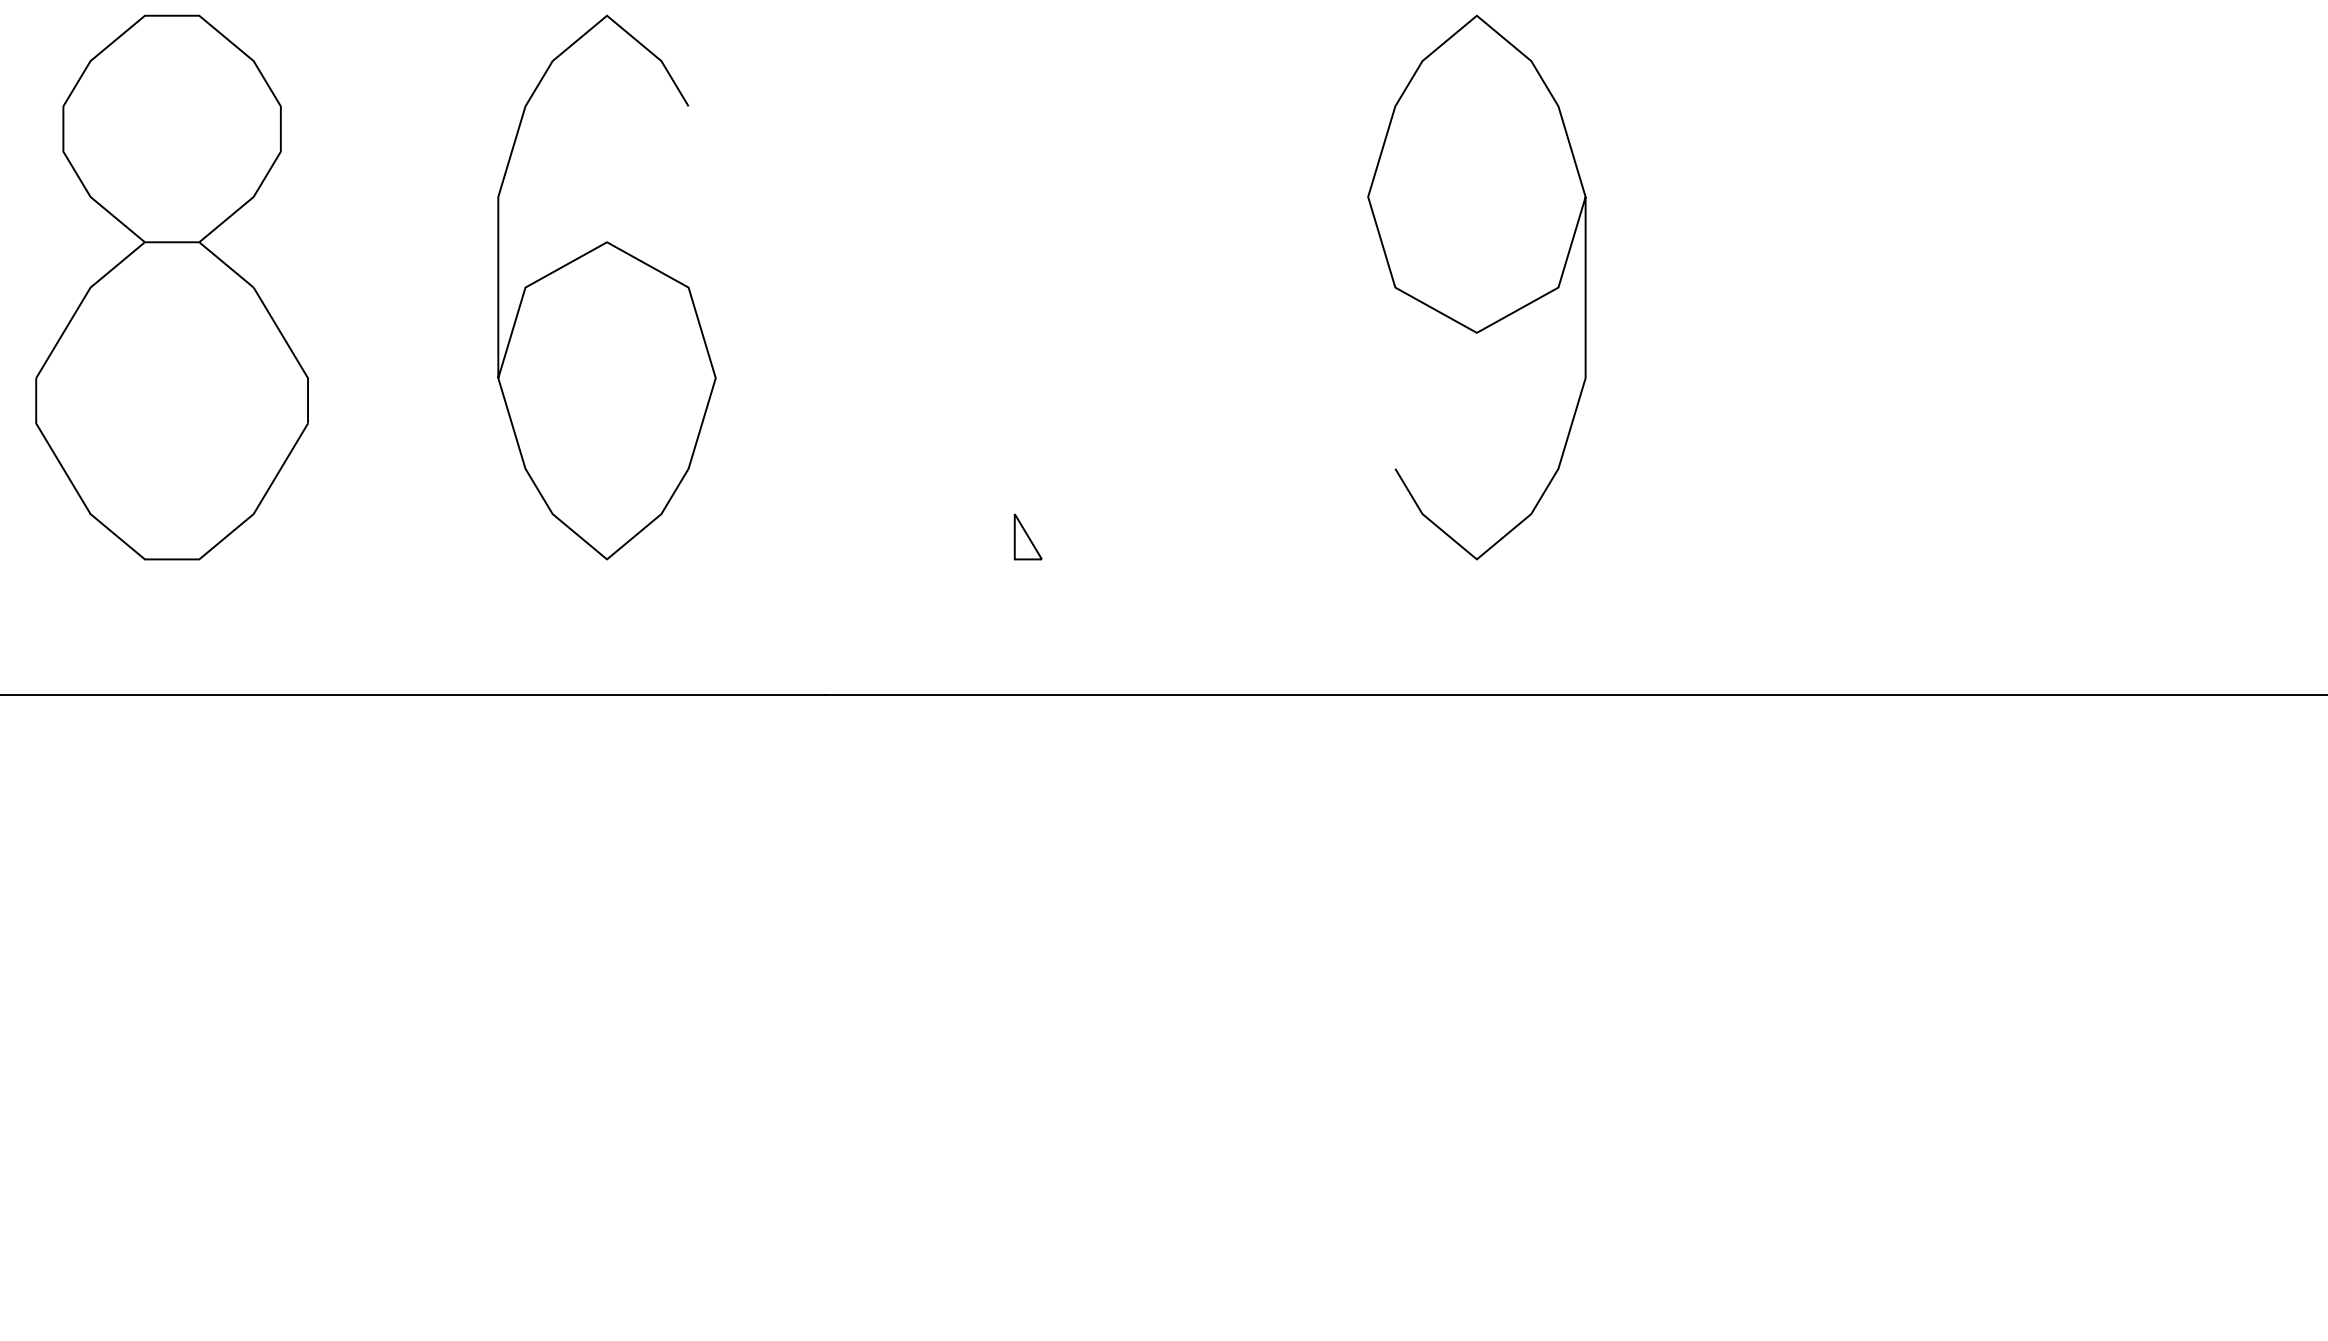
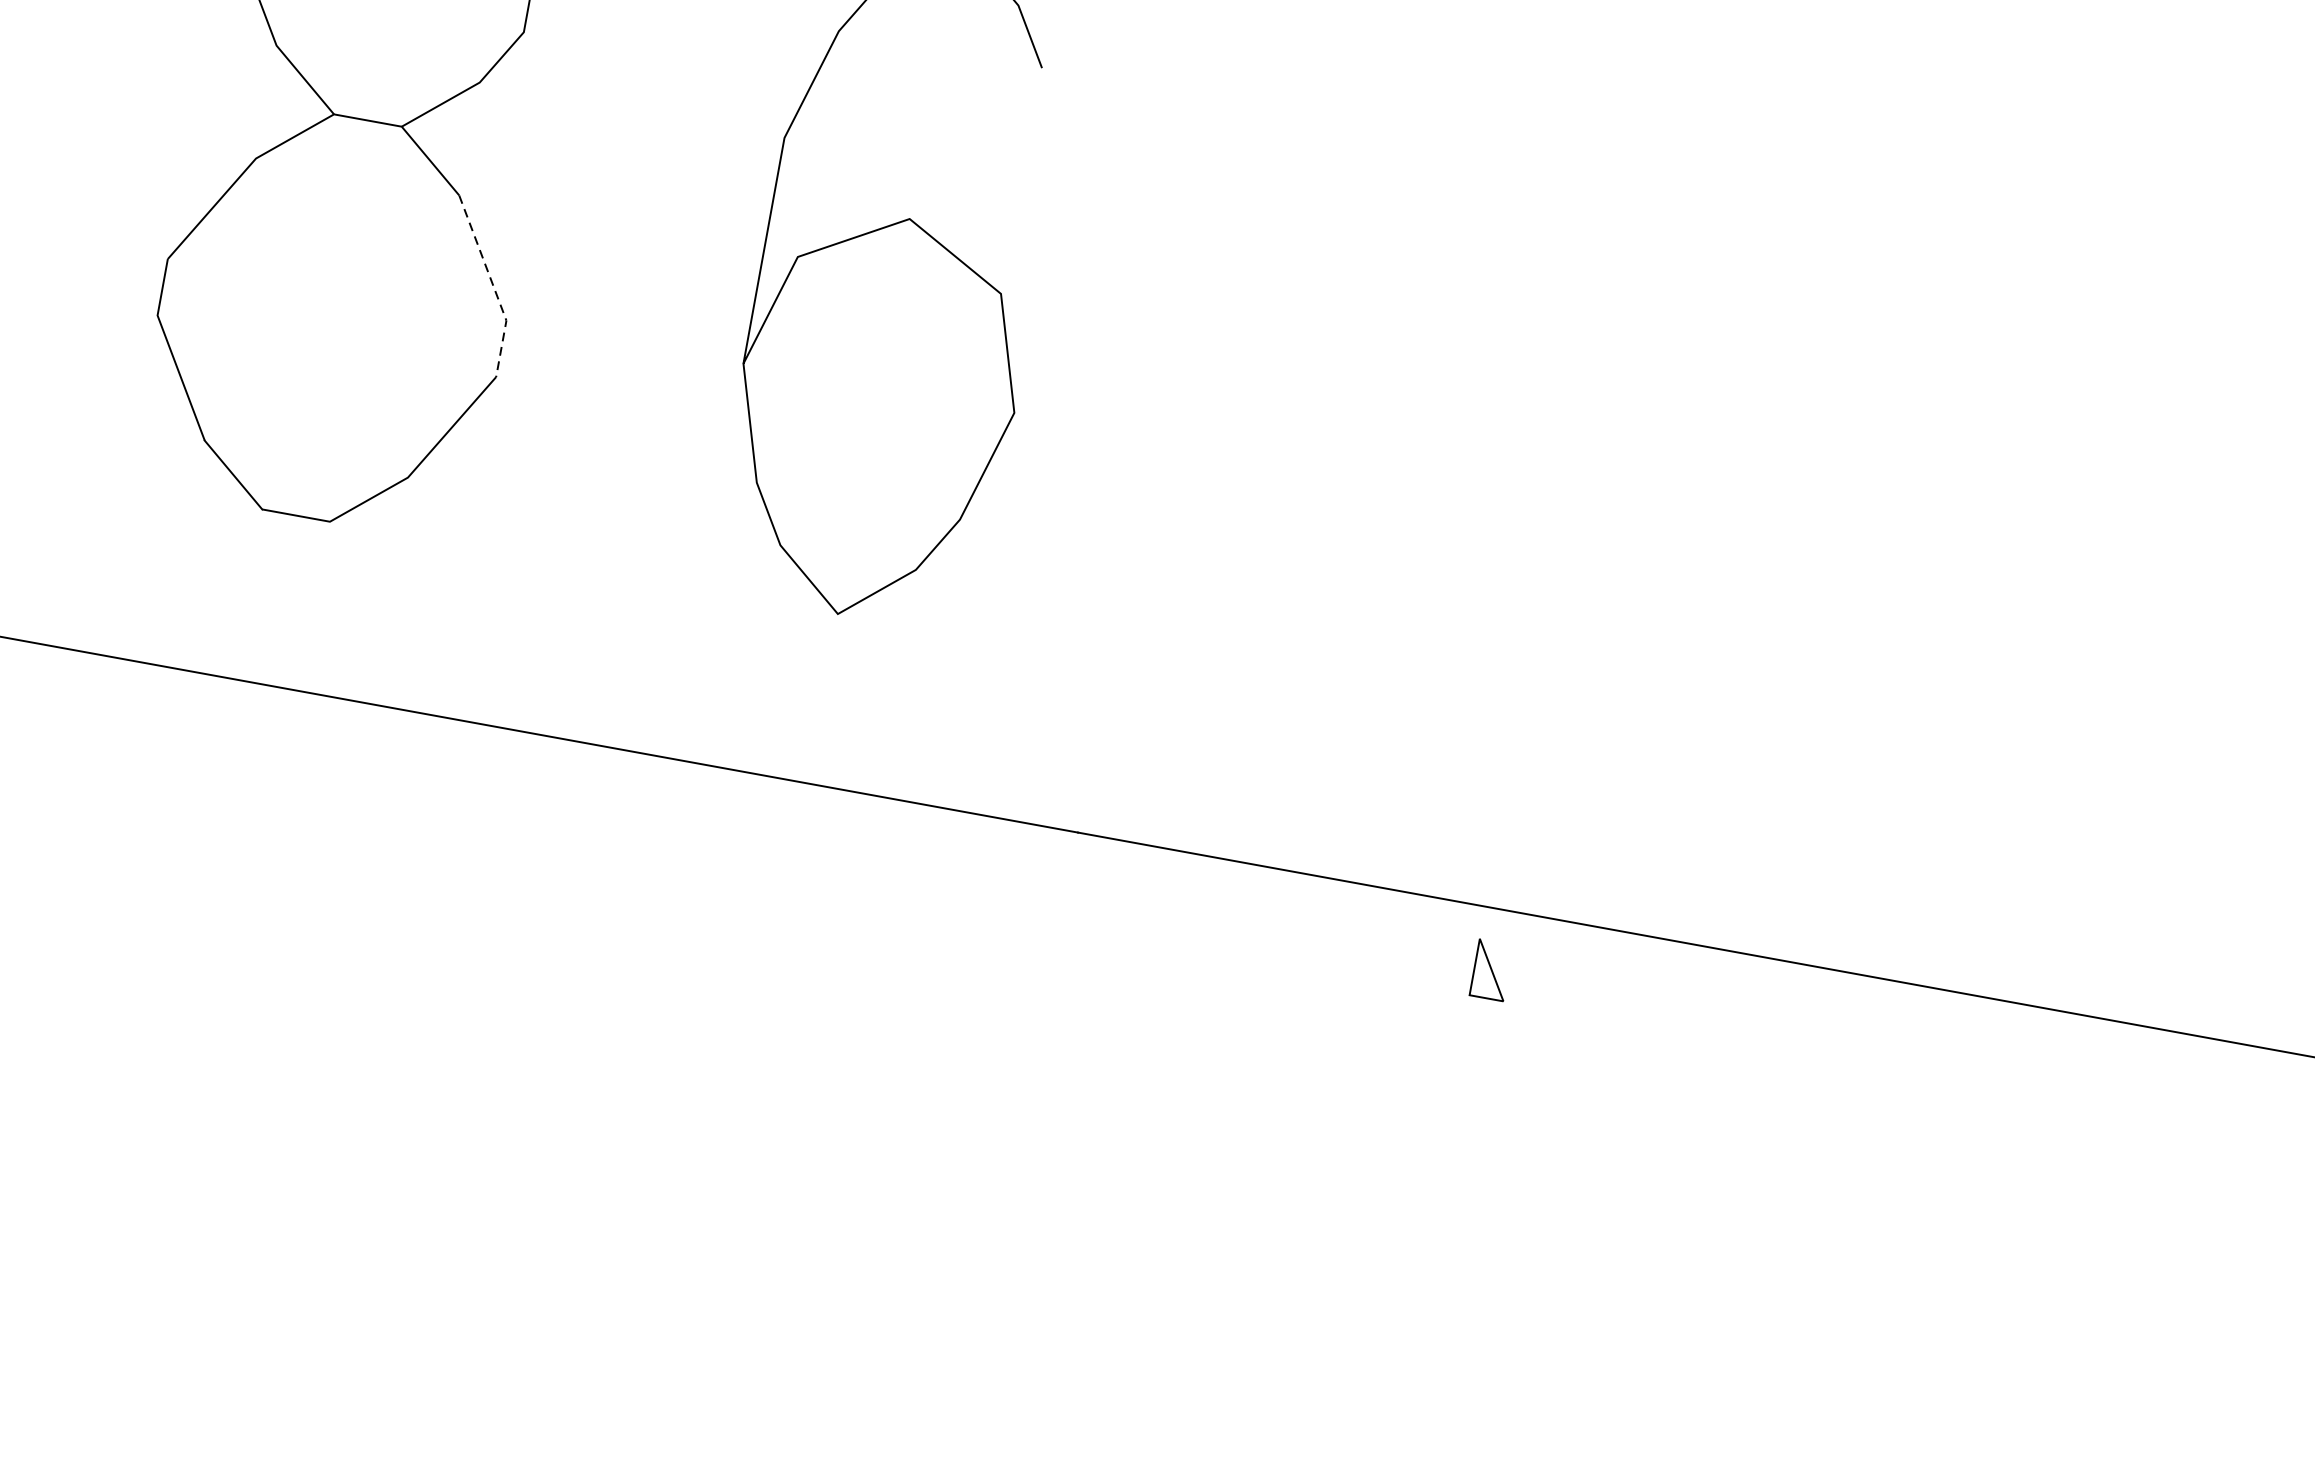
curve: (1455, 319) -> (1949, 507), removed
line: (293, 353) -> (493, 286), solid -> dashed
part: (1027, 536) -> (1490, 969), moved

